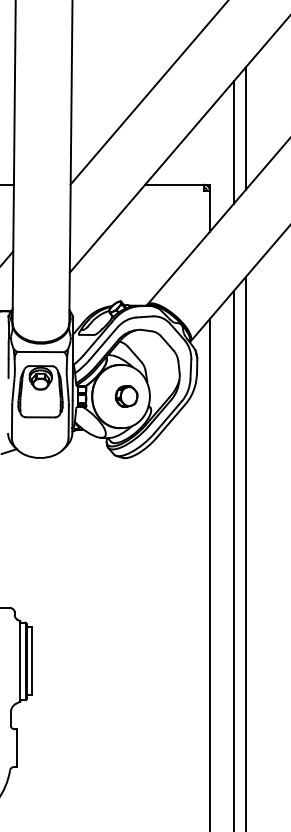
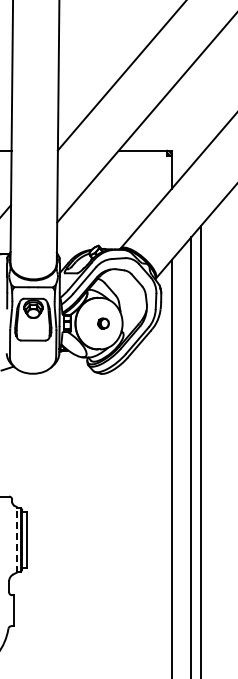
line: (245, 128) -> (200, 104), removed
line: (234, 142) -> (191, 116), removed
part: (126, 396) -> (103, 323), size x0.6
line: (19, 660) -> (16, 539), solid -> dashed

